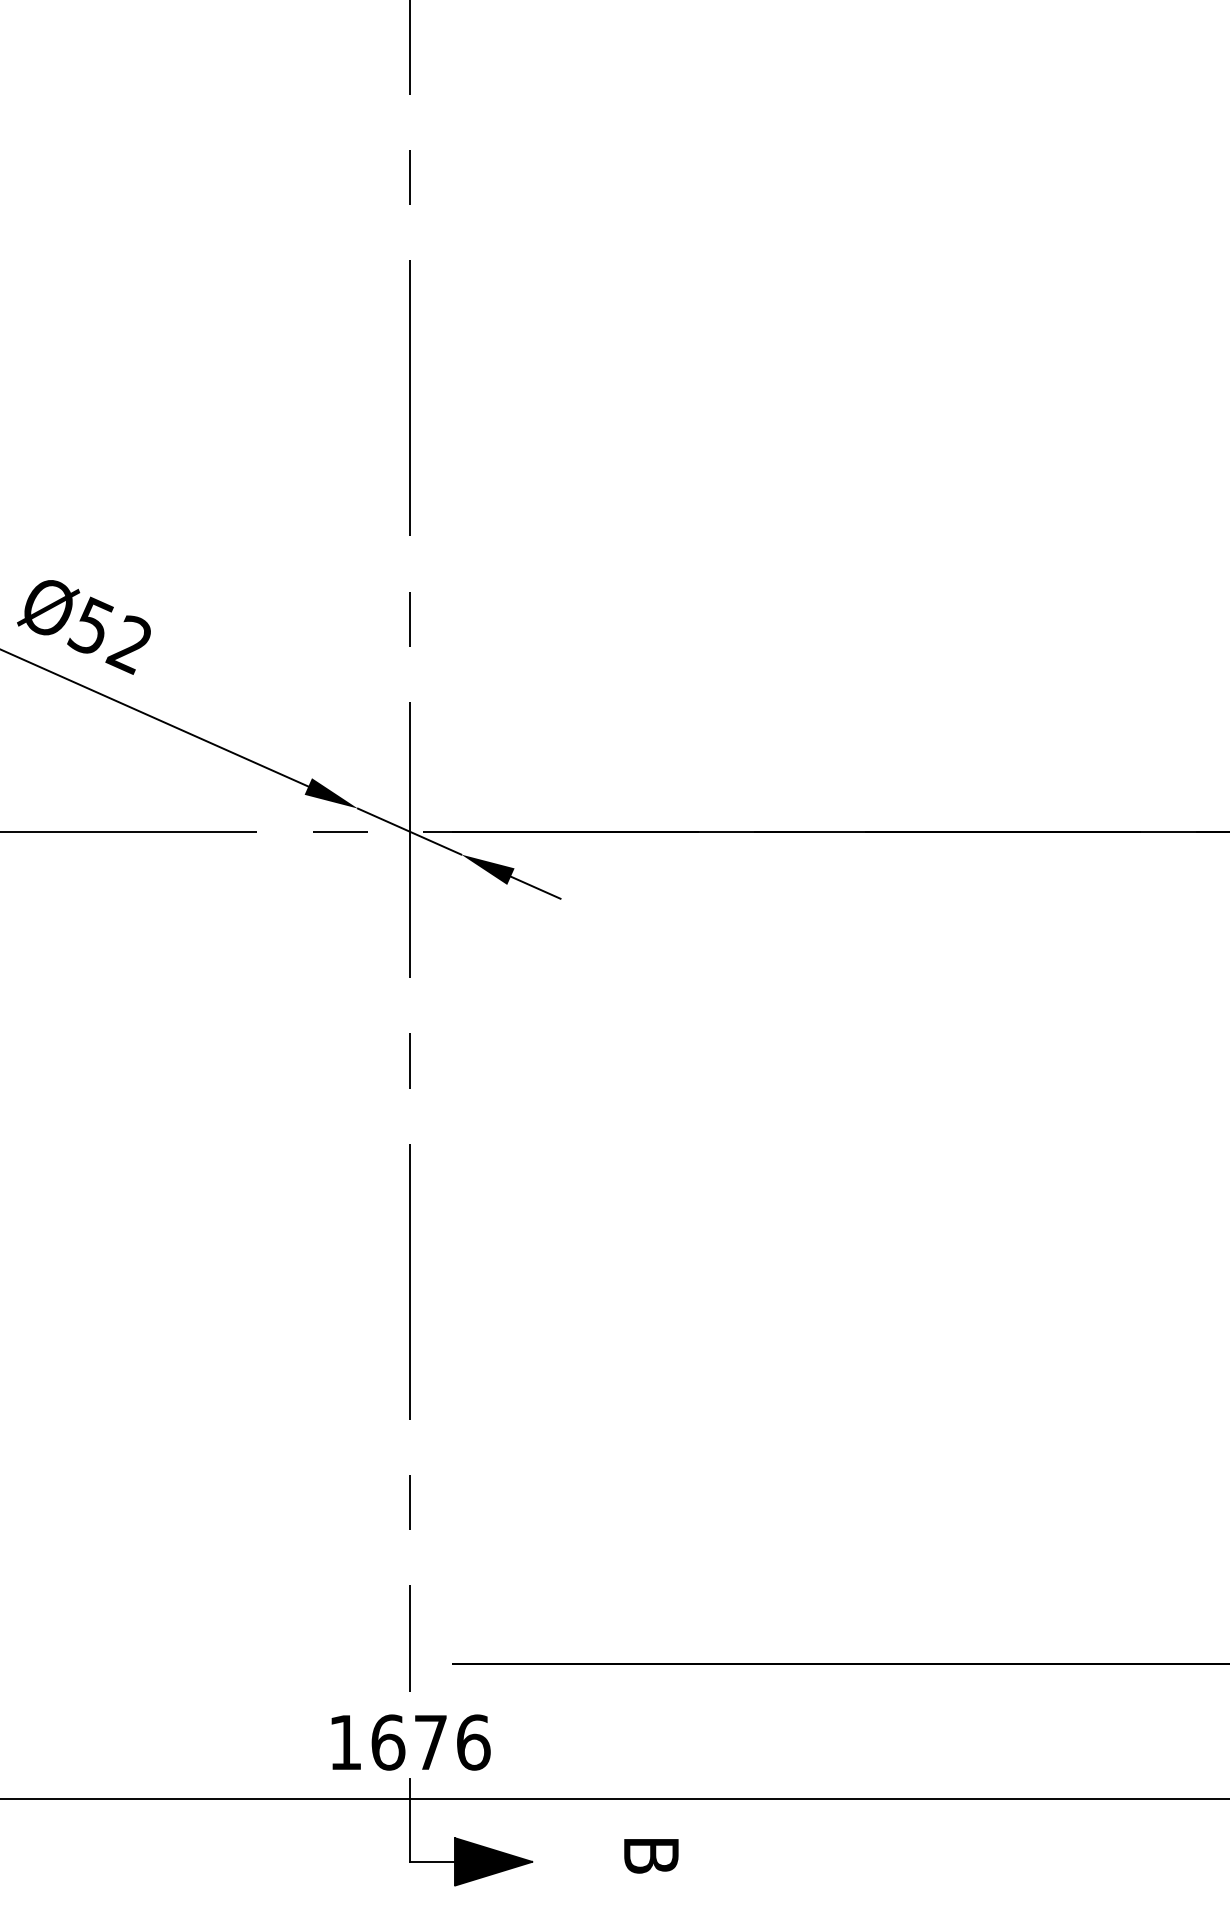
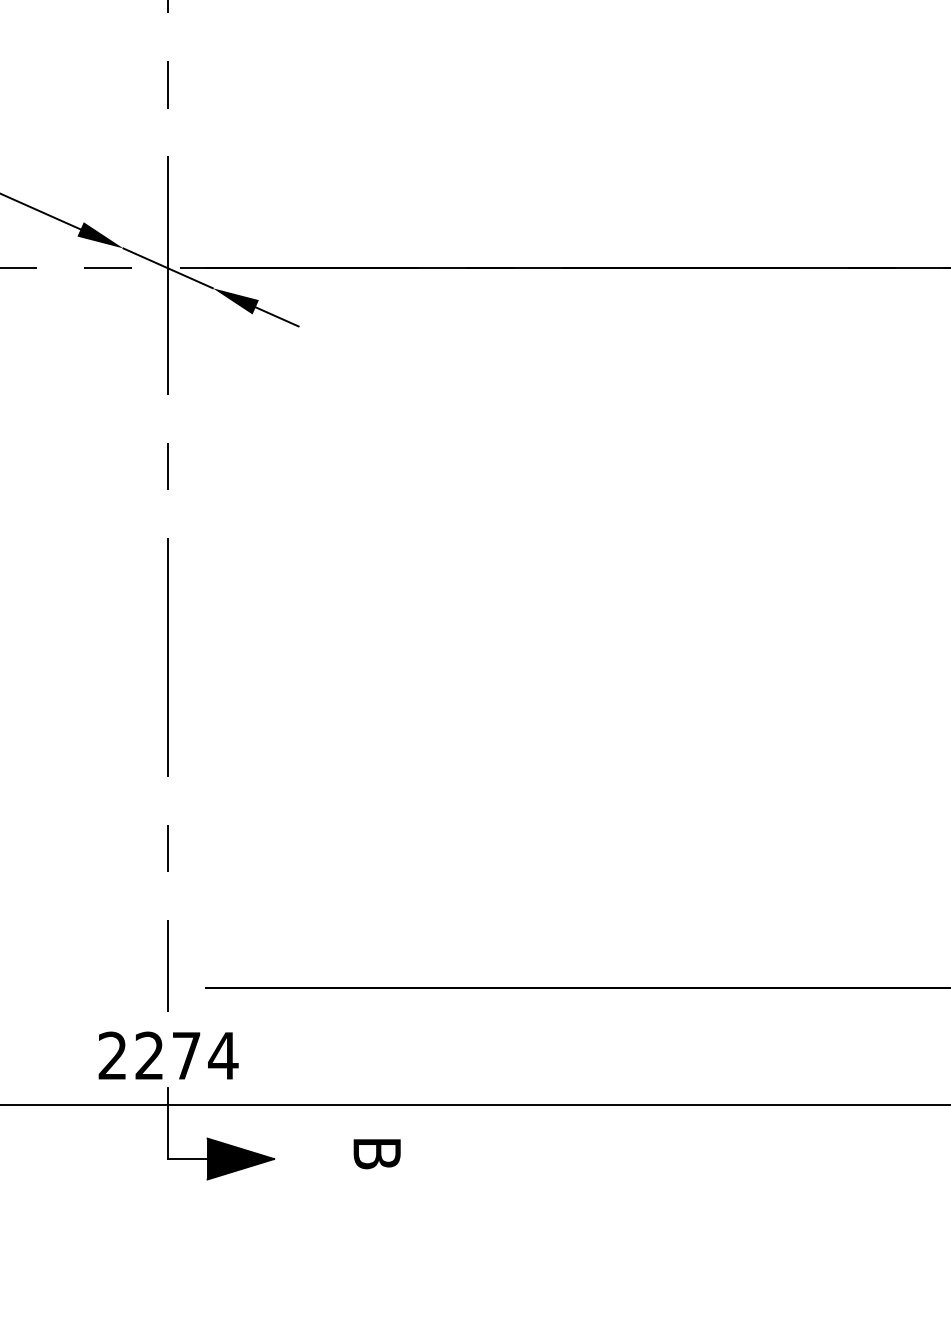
text: (410, 1742) -> (168, 1055), 1676 -> 2274

